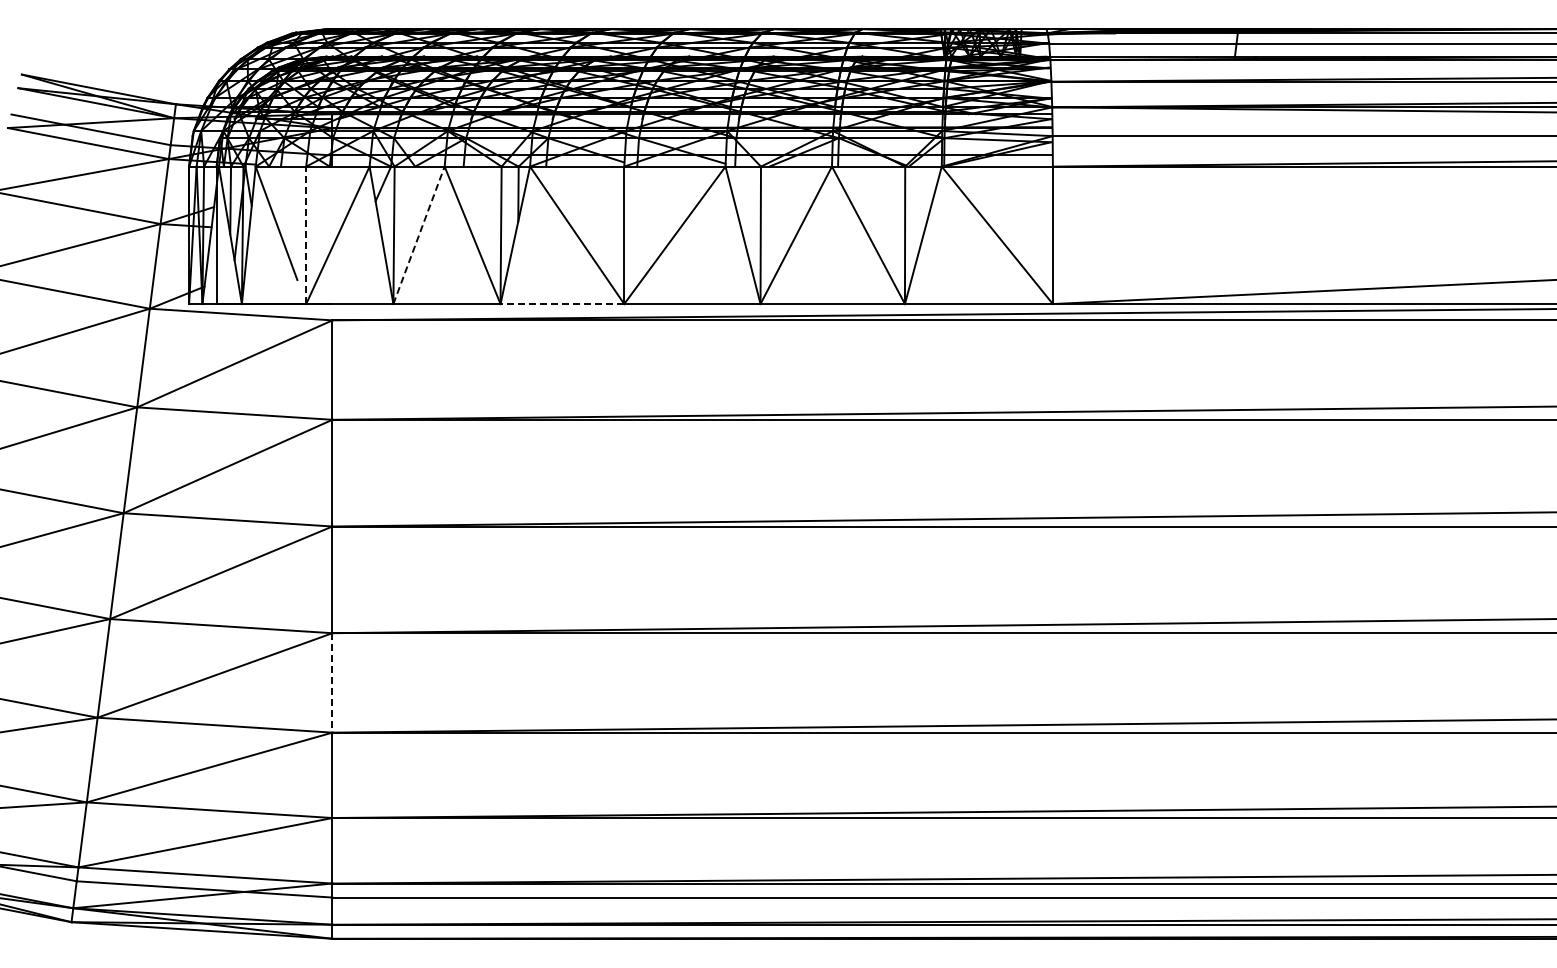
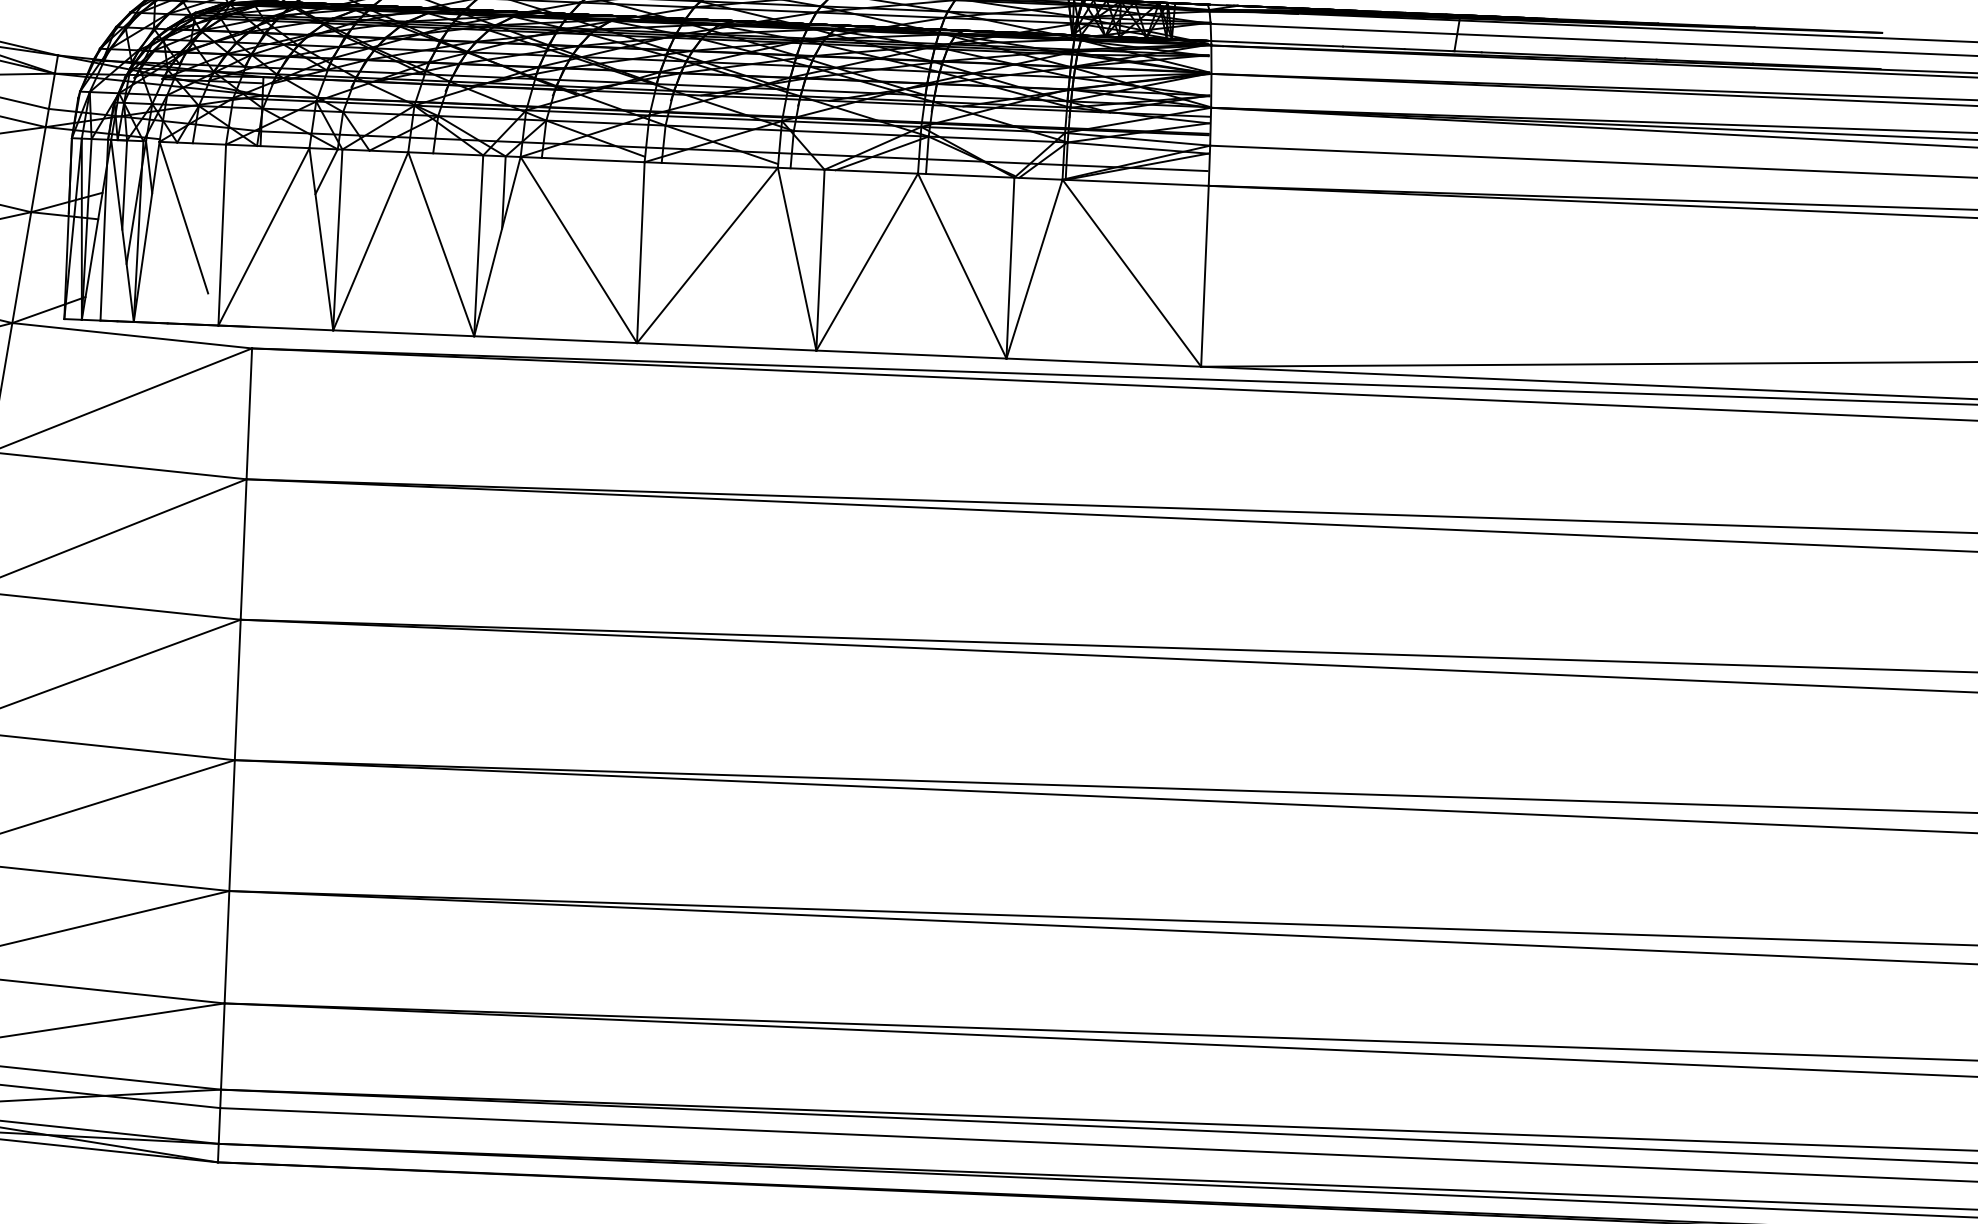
line: (419, 234) -> (371, 240), dashed -> solid
line: (306, 235) -> (222, 235), dashed -> solid
line: (562, 304) -> (555, 340), dashed -> solid
line: (332, 682) -> (232, 825), dashed -> solid

